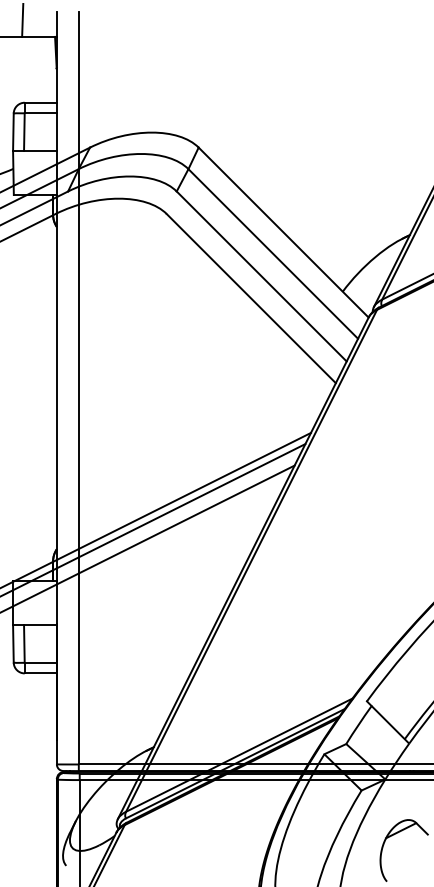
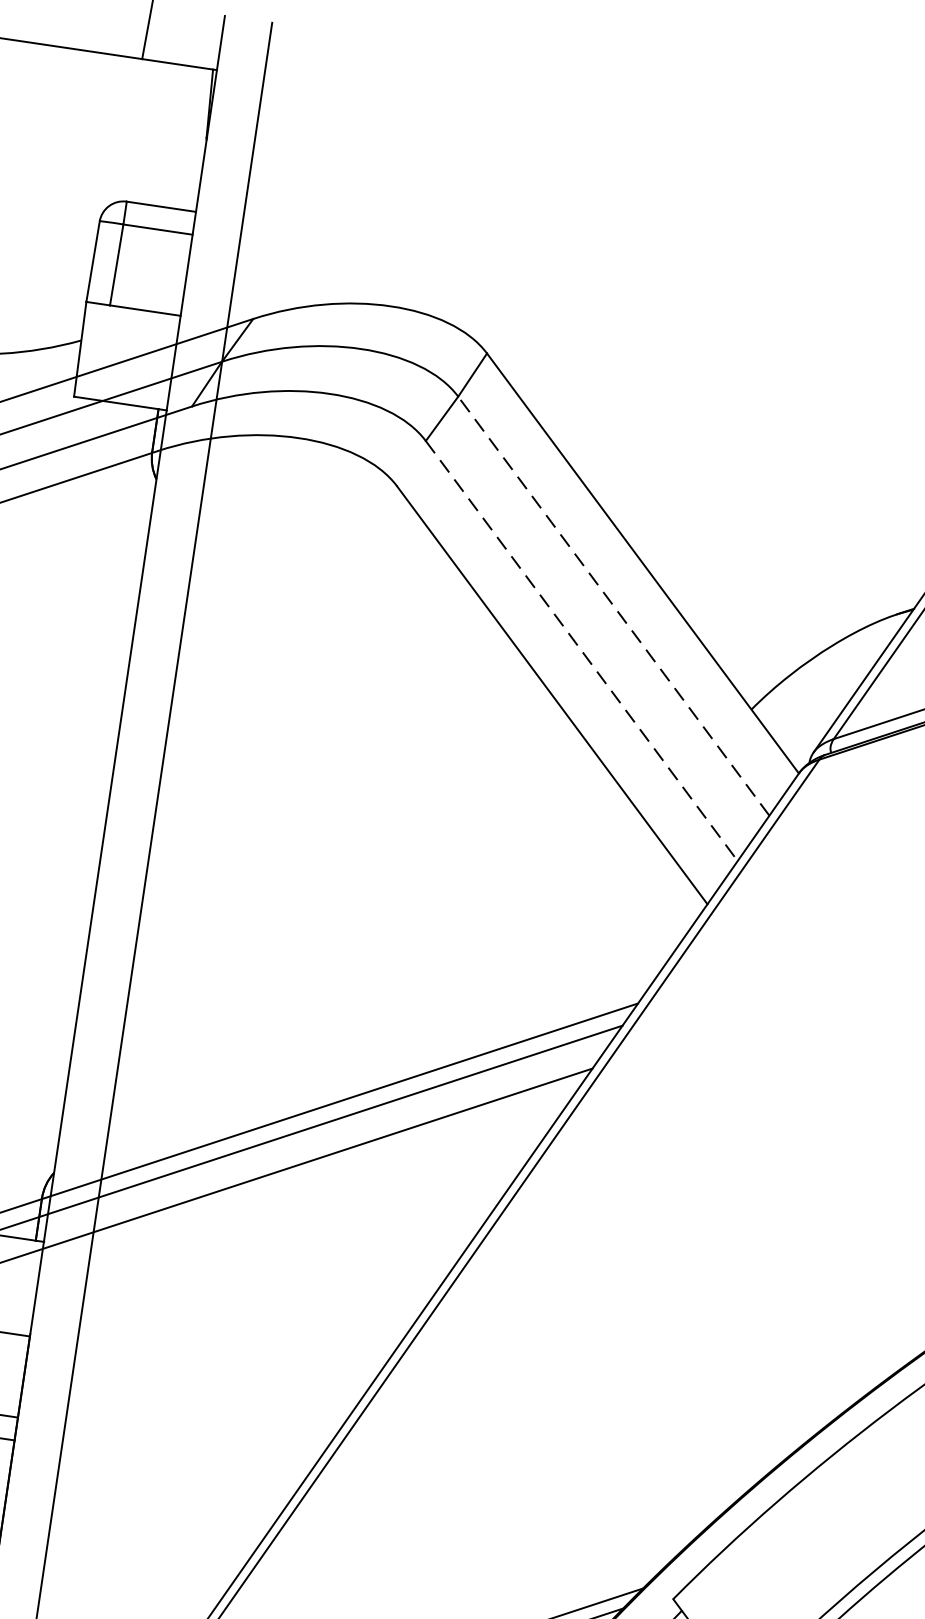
line: (273, 253) -> (614, 605), solid -> dashed
line: (262, 276) -> (583, 651), solid -> dashed

